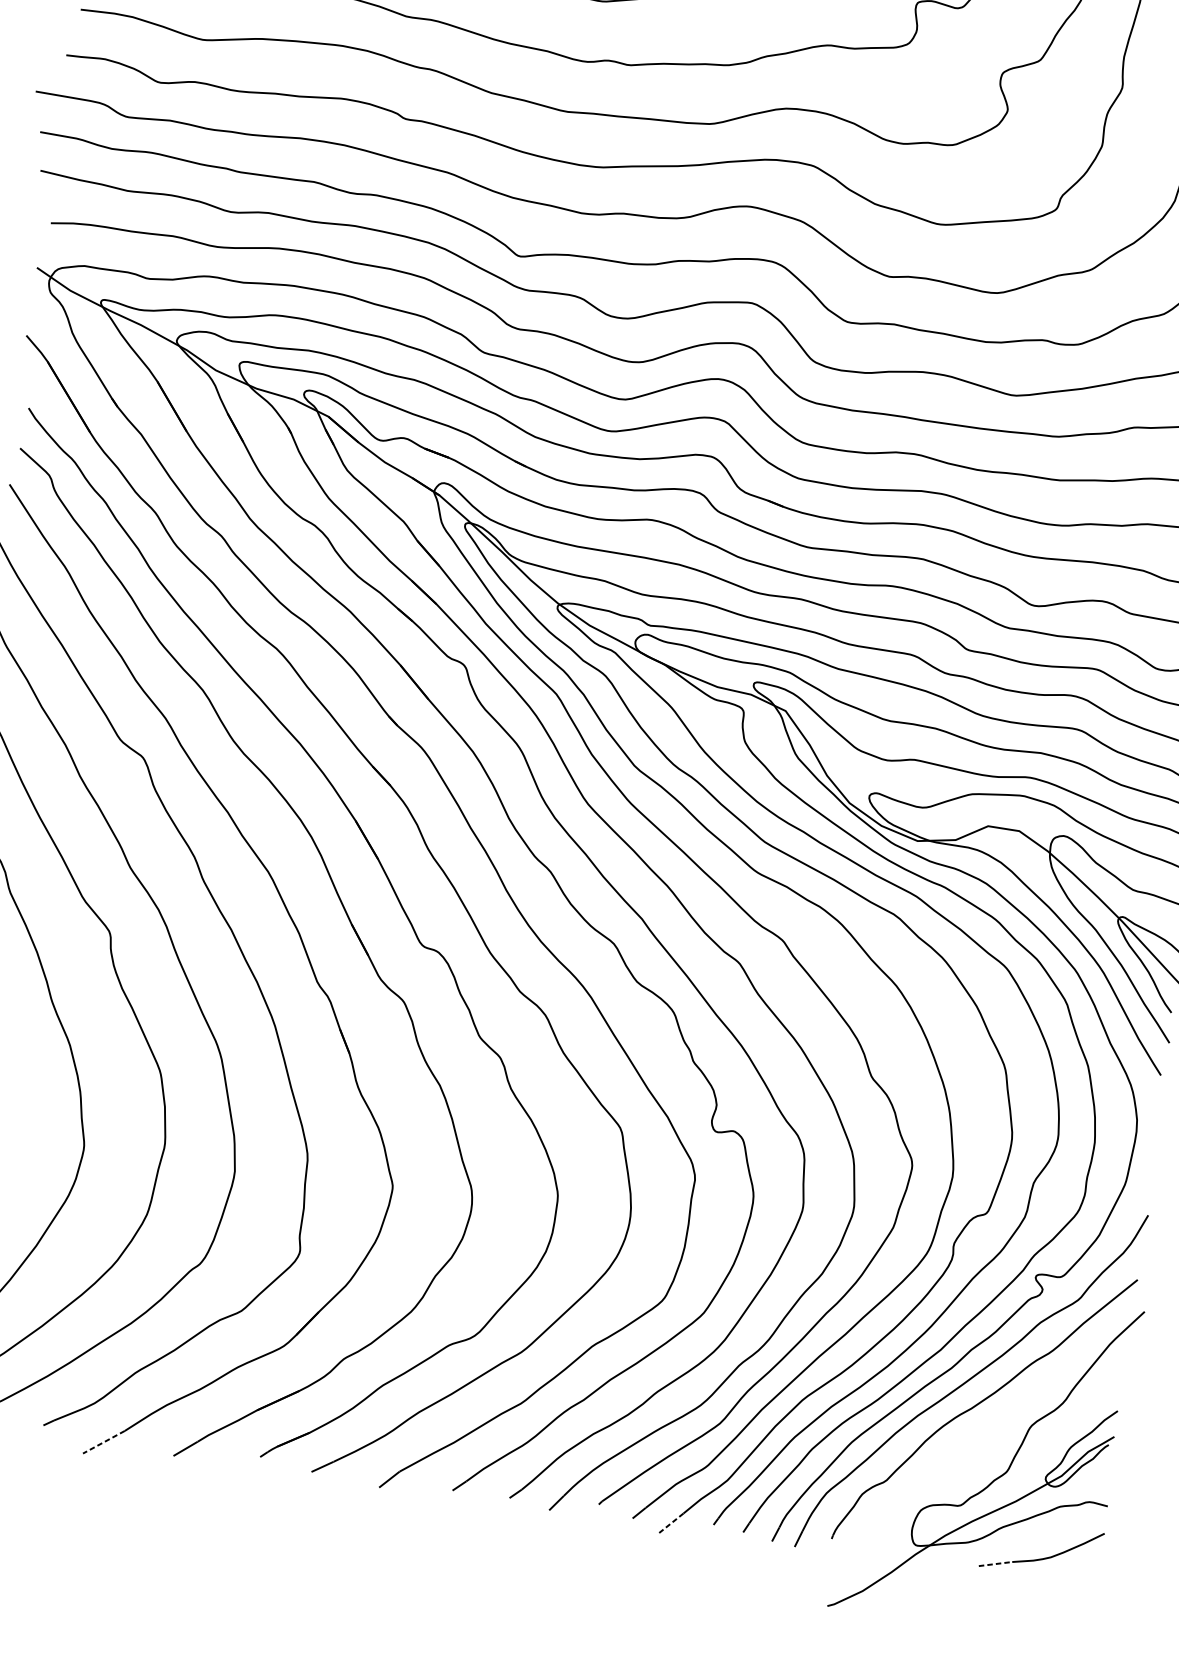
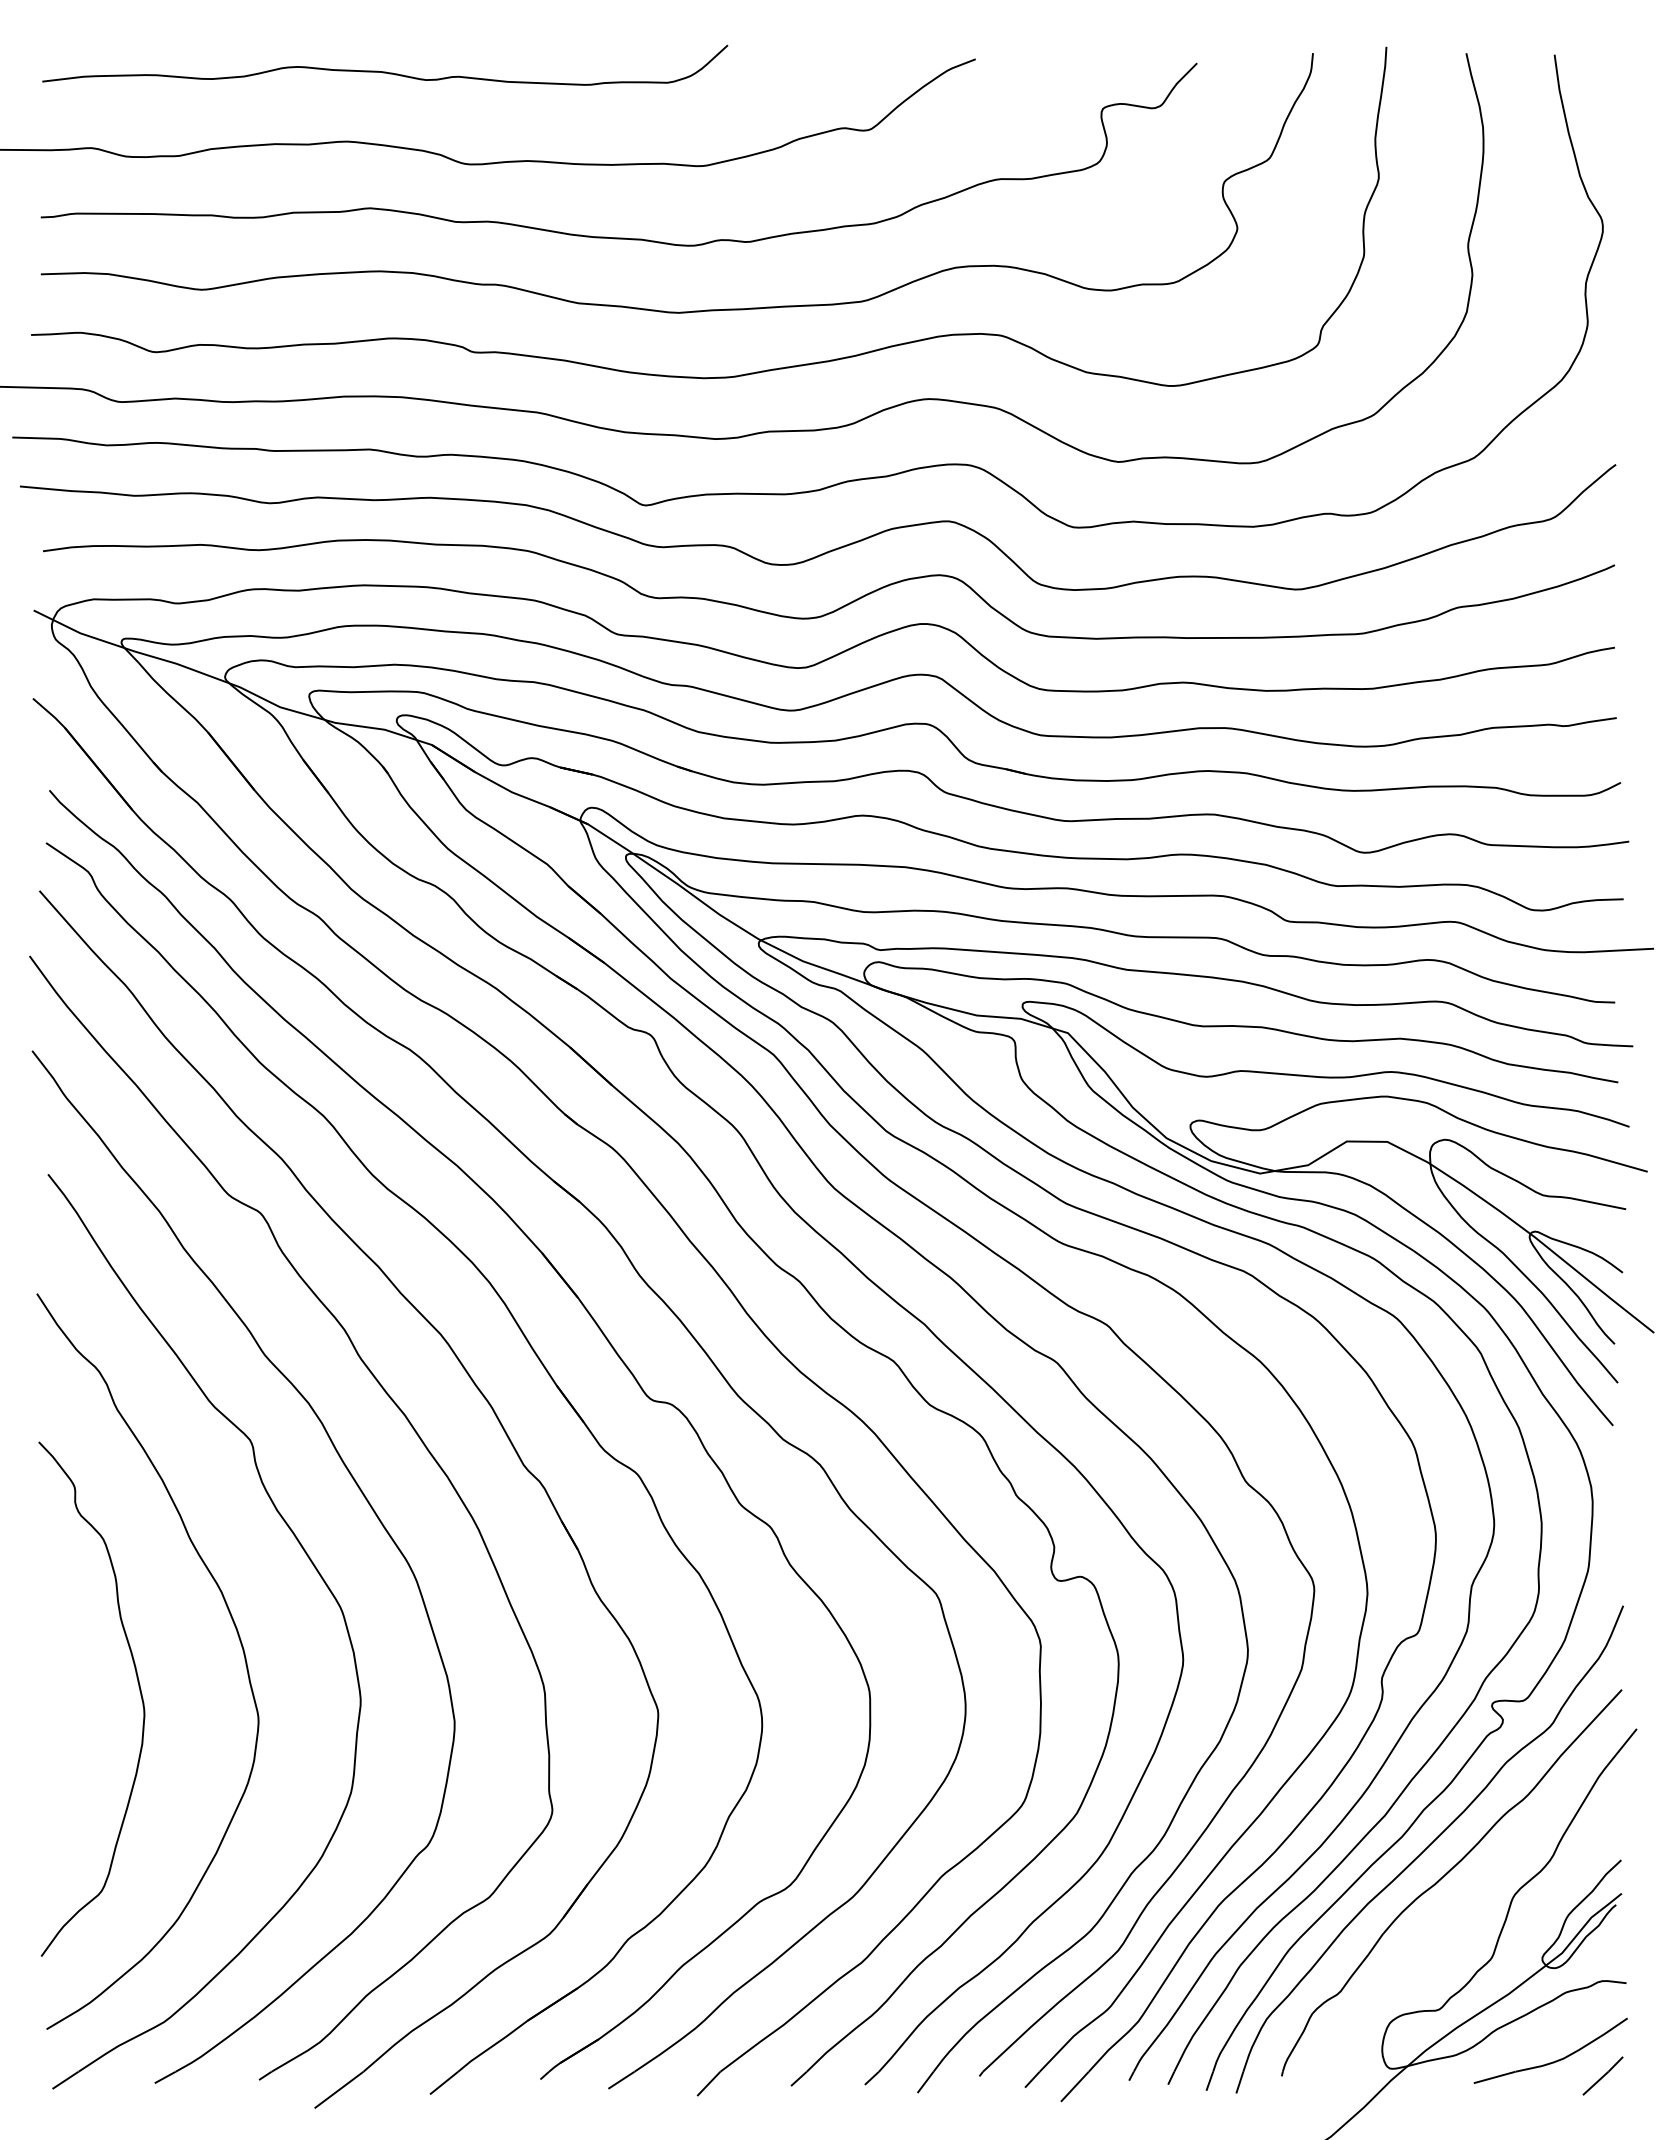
line: (104, 1442) -> (339, 2090), dashed -> solid
line: (670, 1523) -> (1074, 2087), dashed -> solid
line: (995, 1564) -> (1494, 2077), dashed -> solid
line: (1078, 1574) -> (1602, 2075), added

